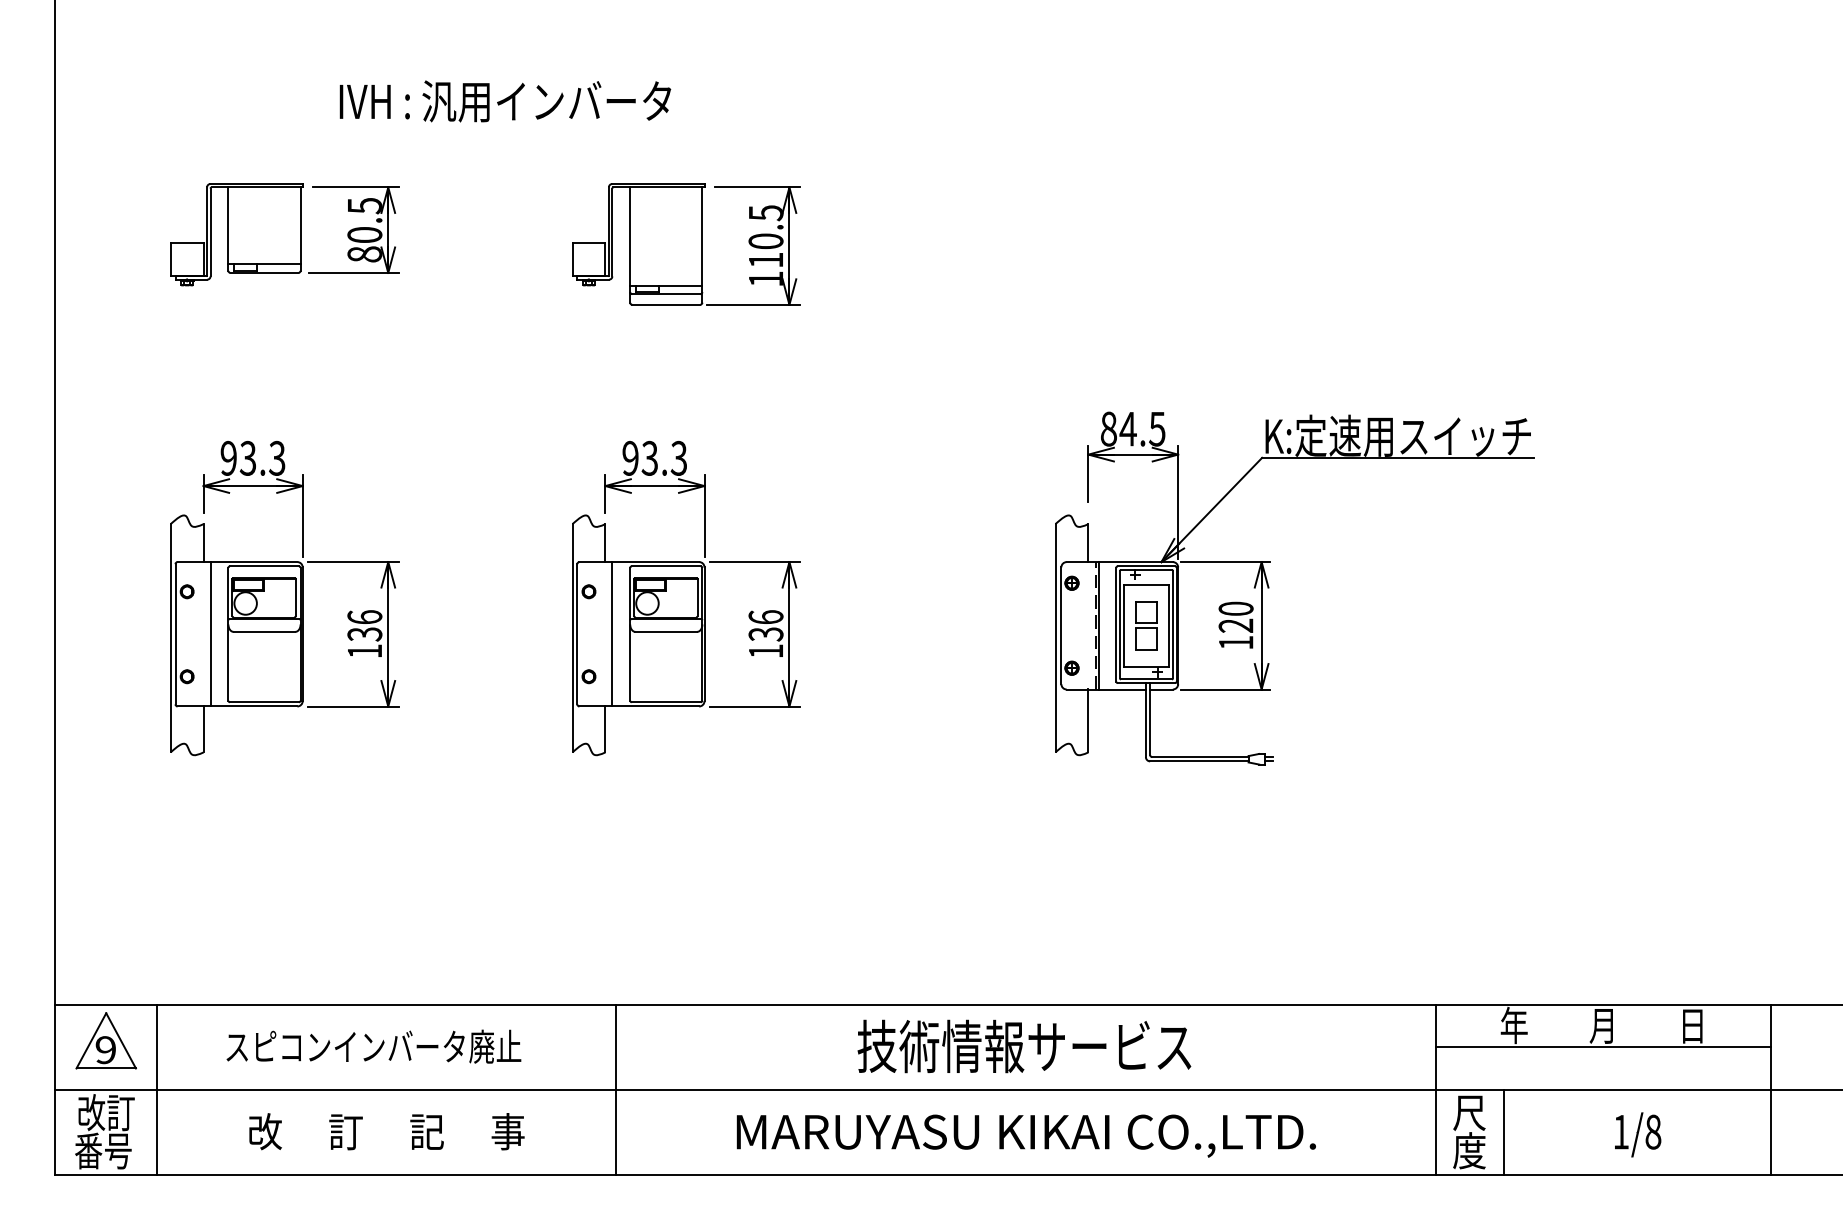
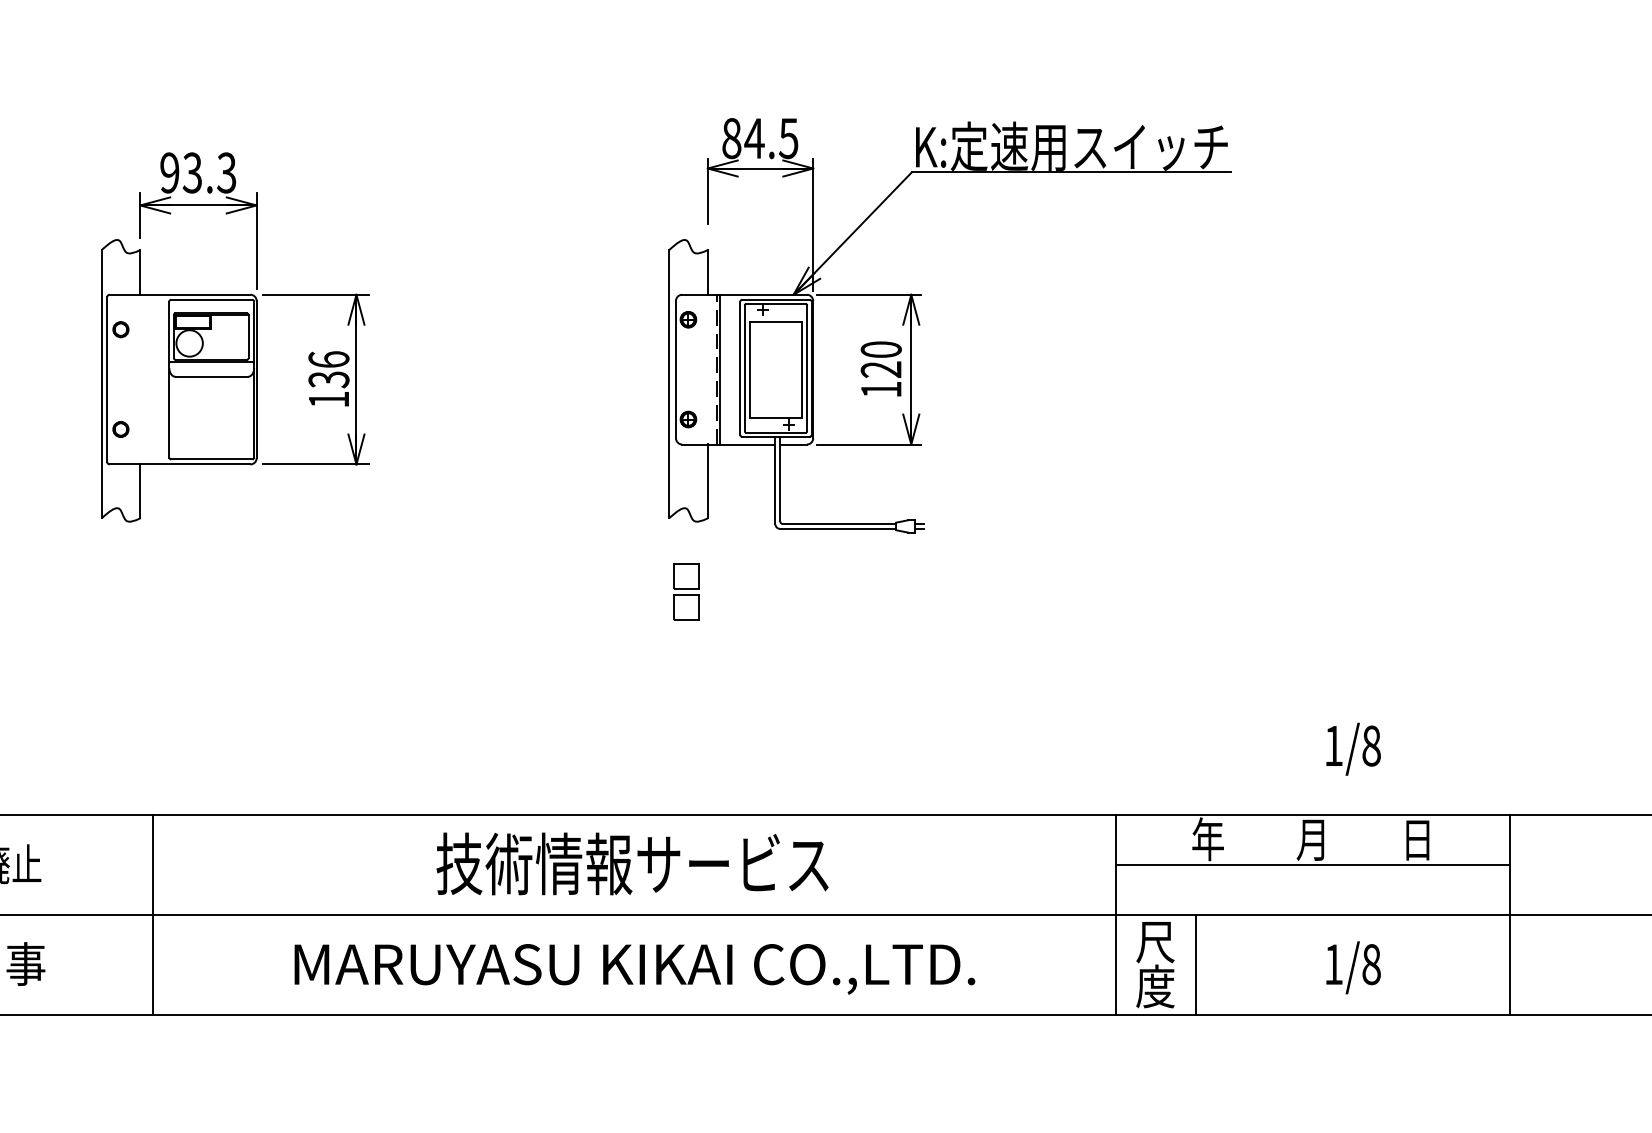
part: (1146, 625) -> (686, 591), moved
line: (612, 634) -> (148, 379), removed
part: (1638, 948) -> (1354, 748), added

